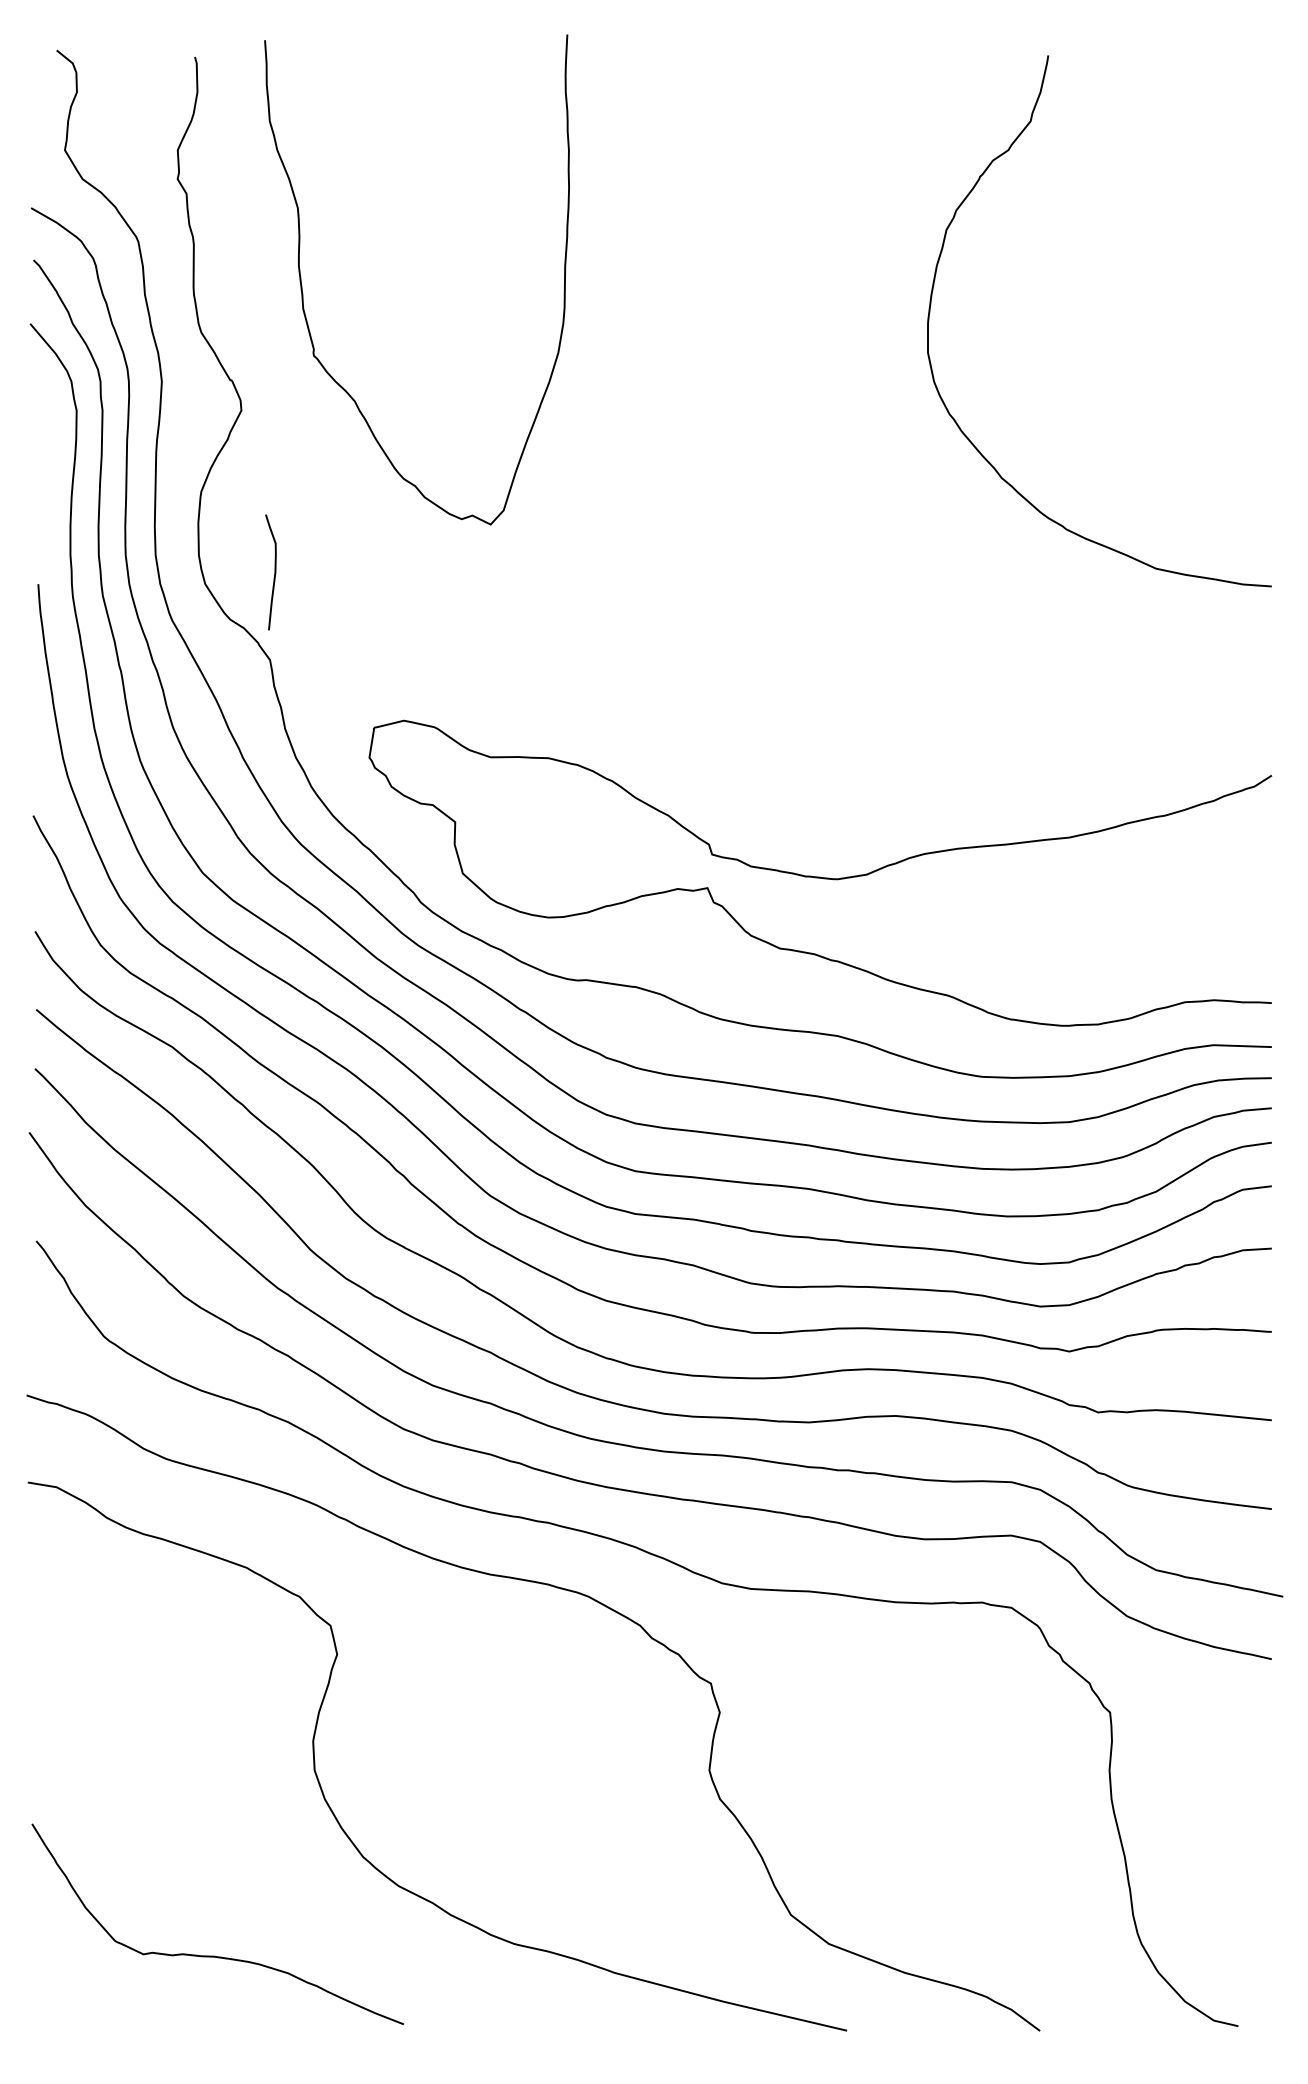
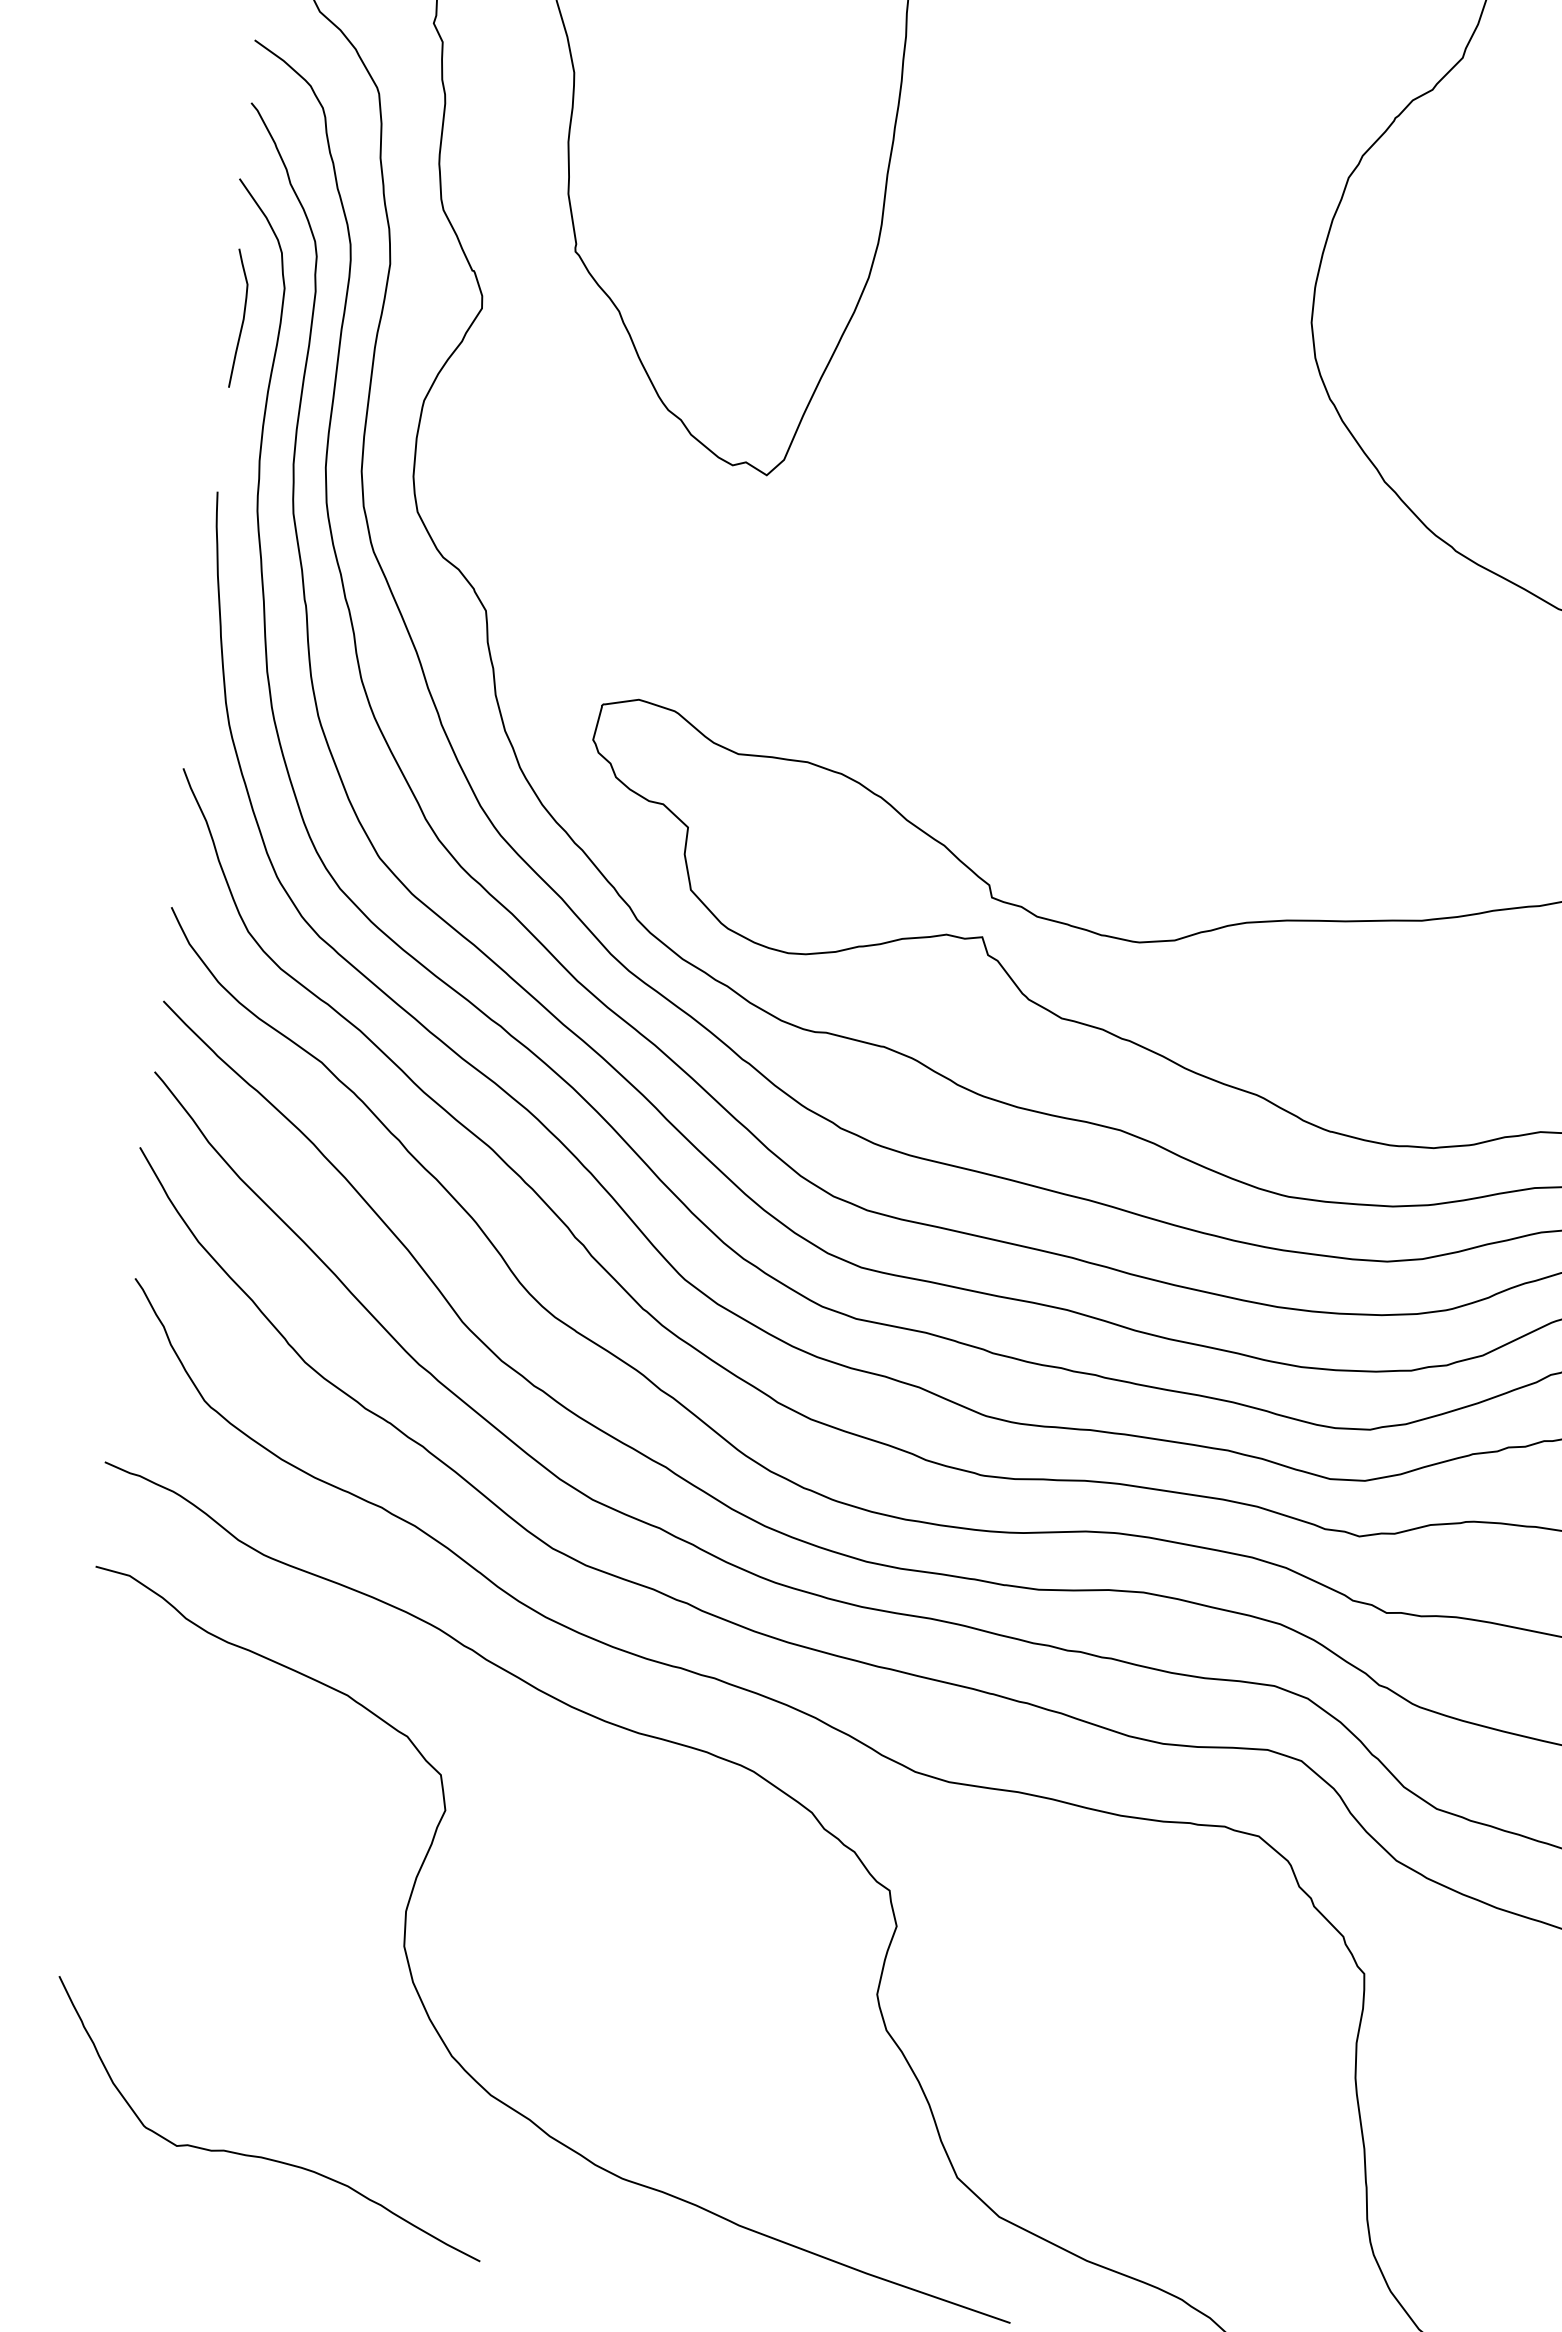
curve: (274, 572) -> (242, 319), moved

